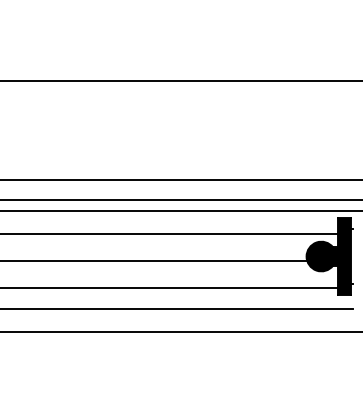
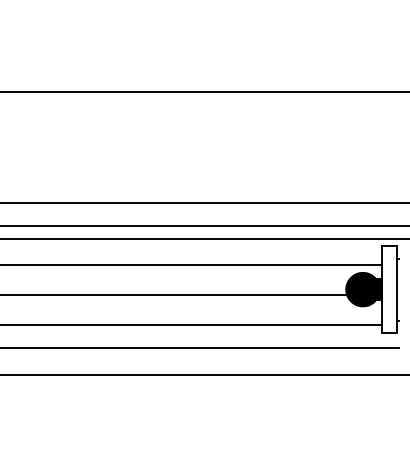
fill: (343, 256) -> (388, 289), removed

